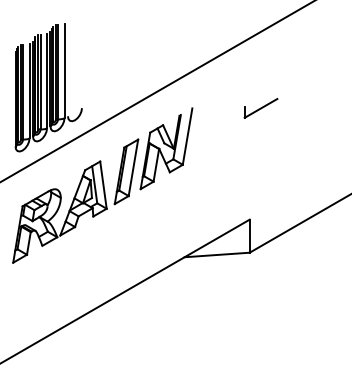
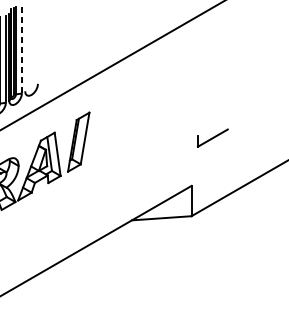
line: (64, 71) -> (22, 50), solid -> dashed
part: (260, 108) -> (212, 138), moved
part: (166, 148) -> (115, 120), removed

